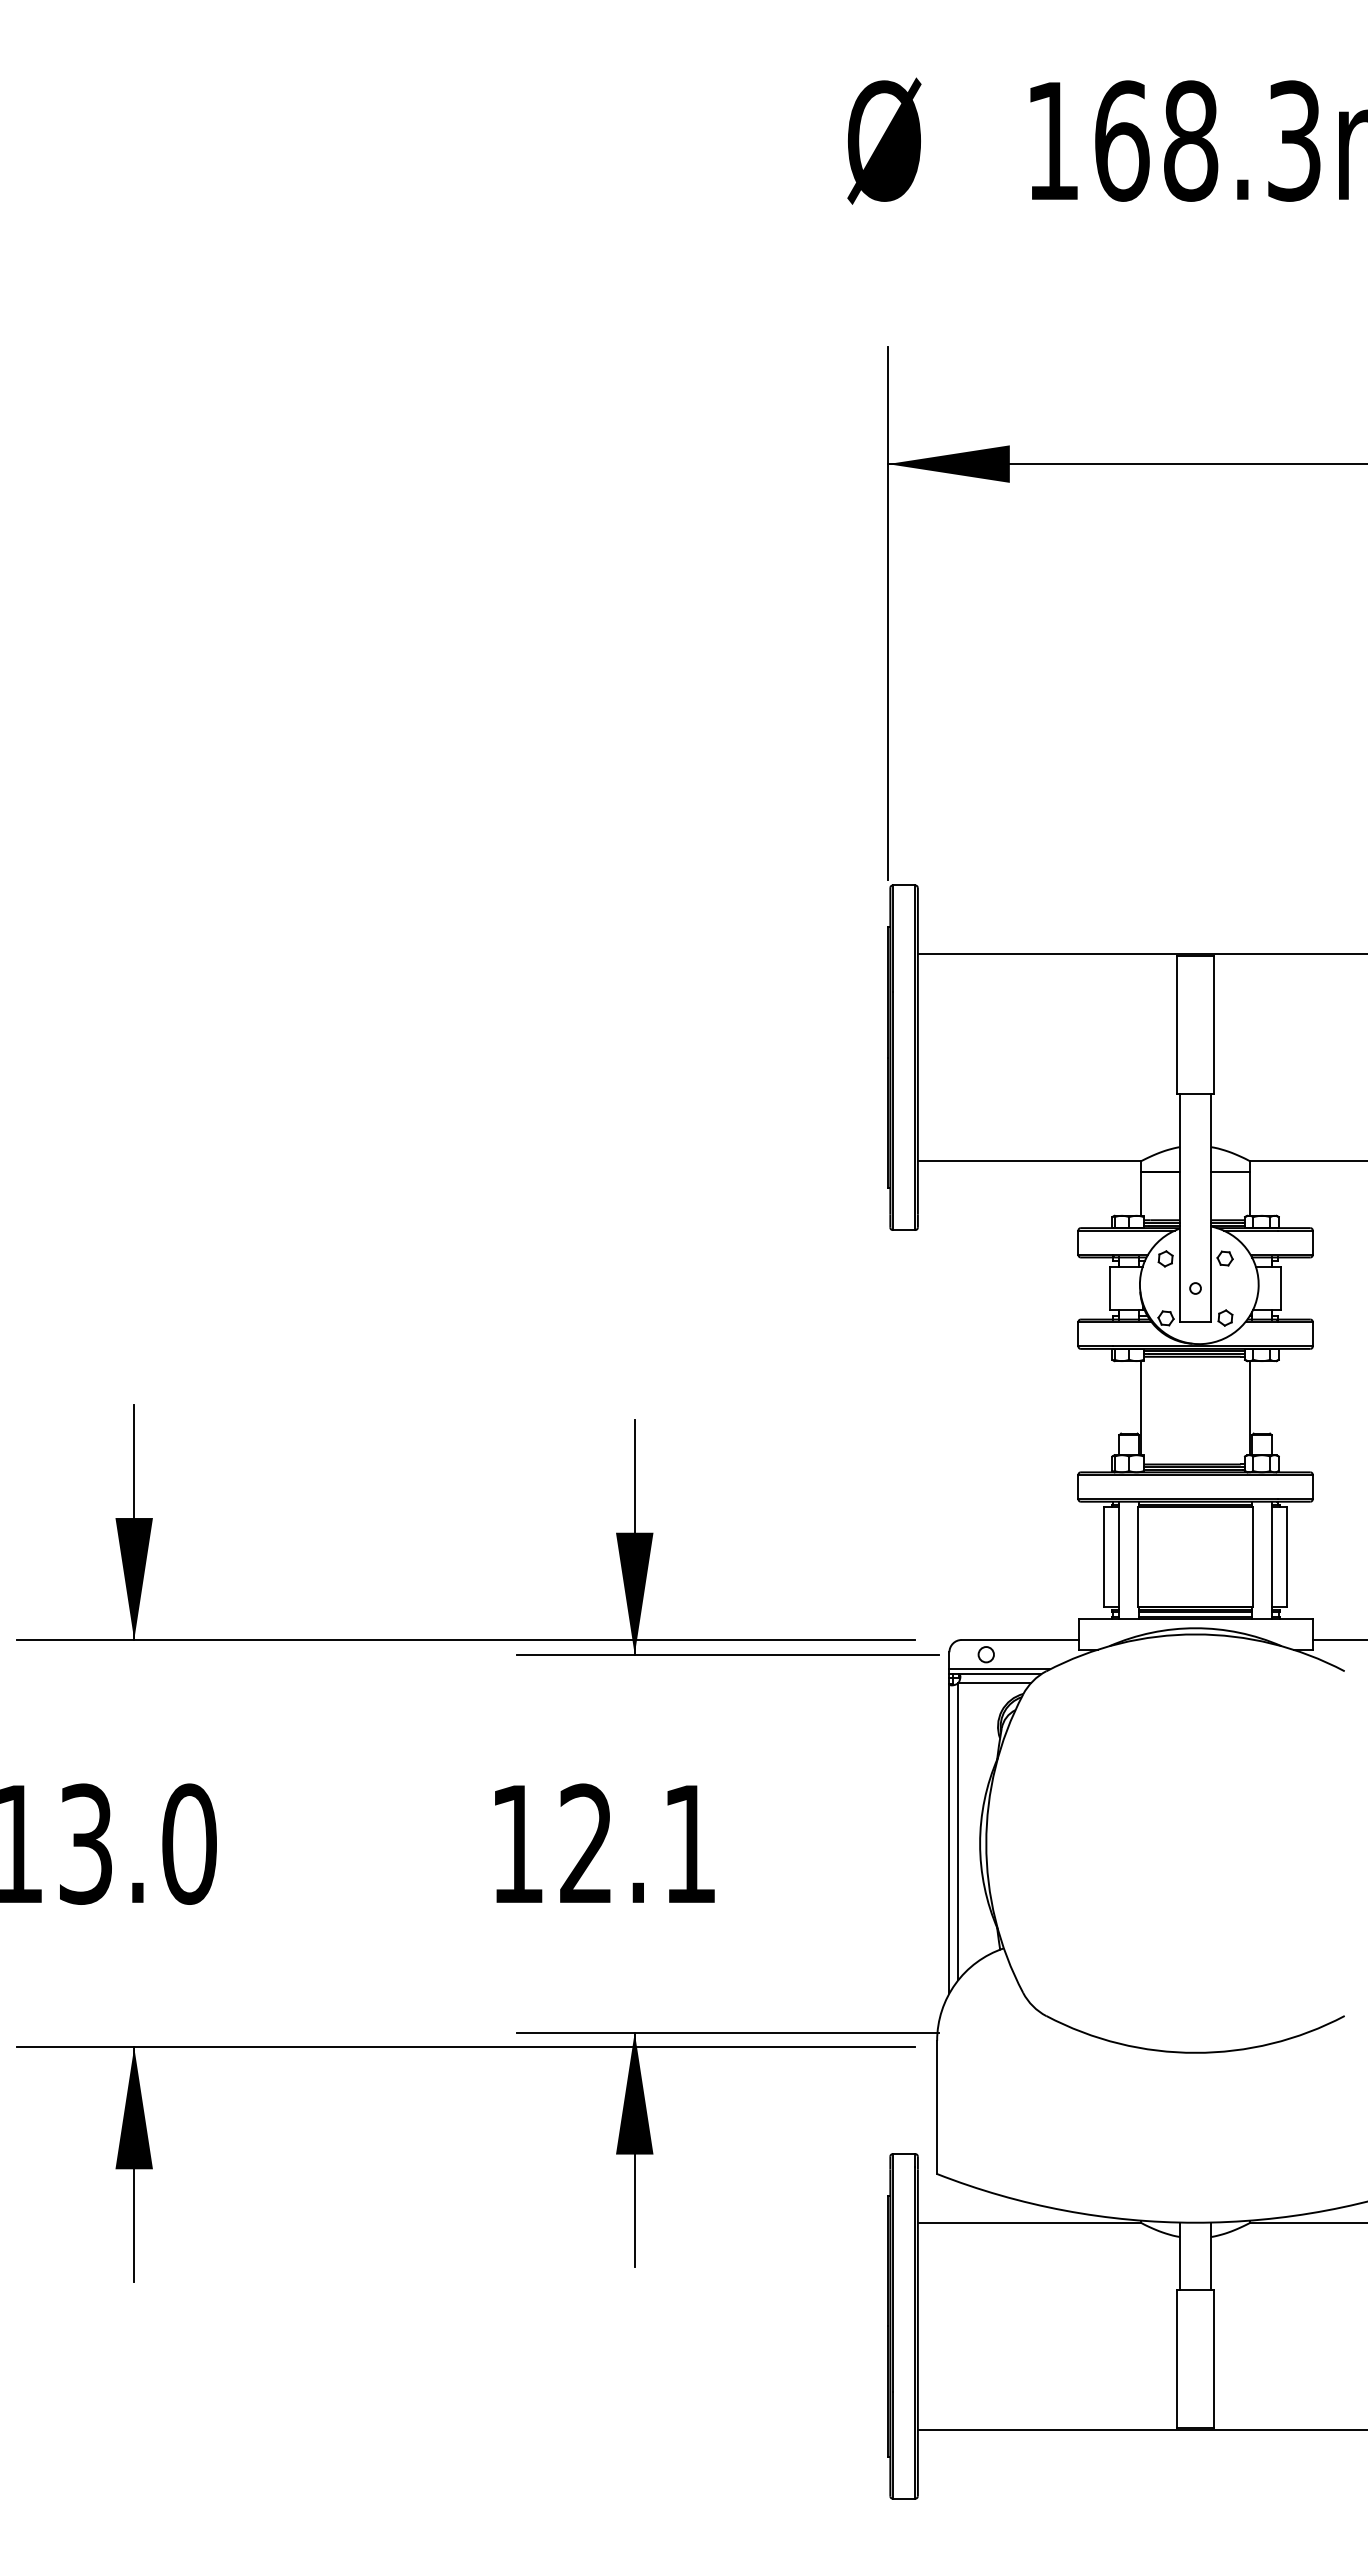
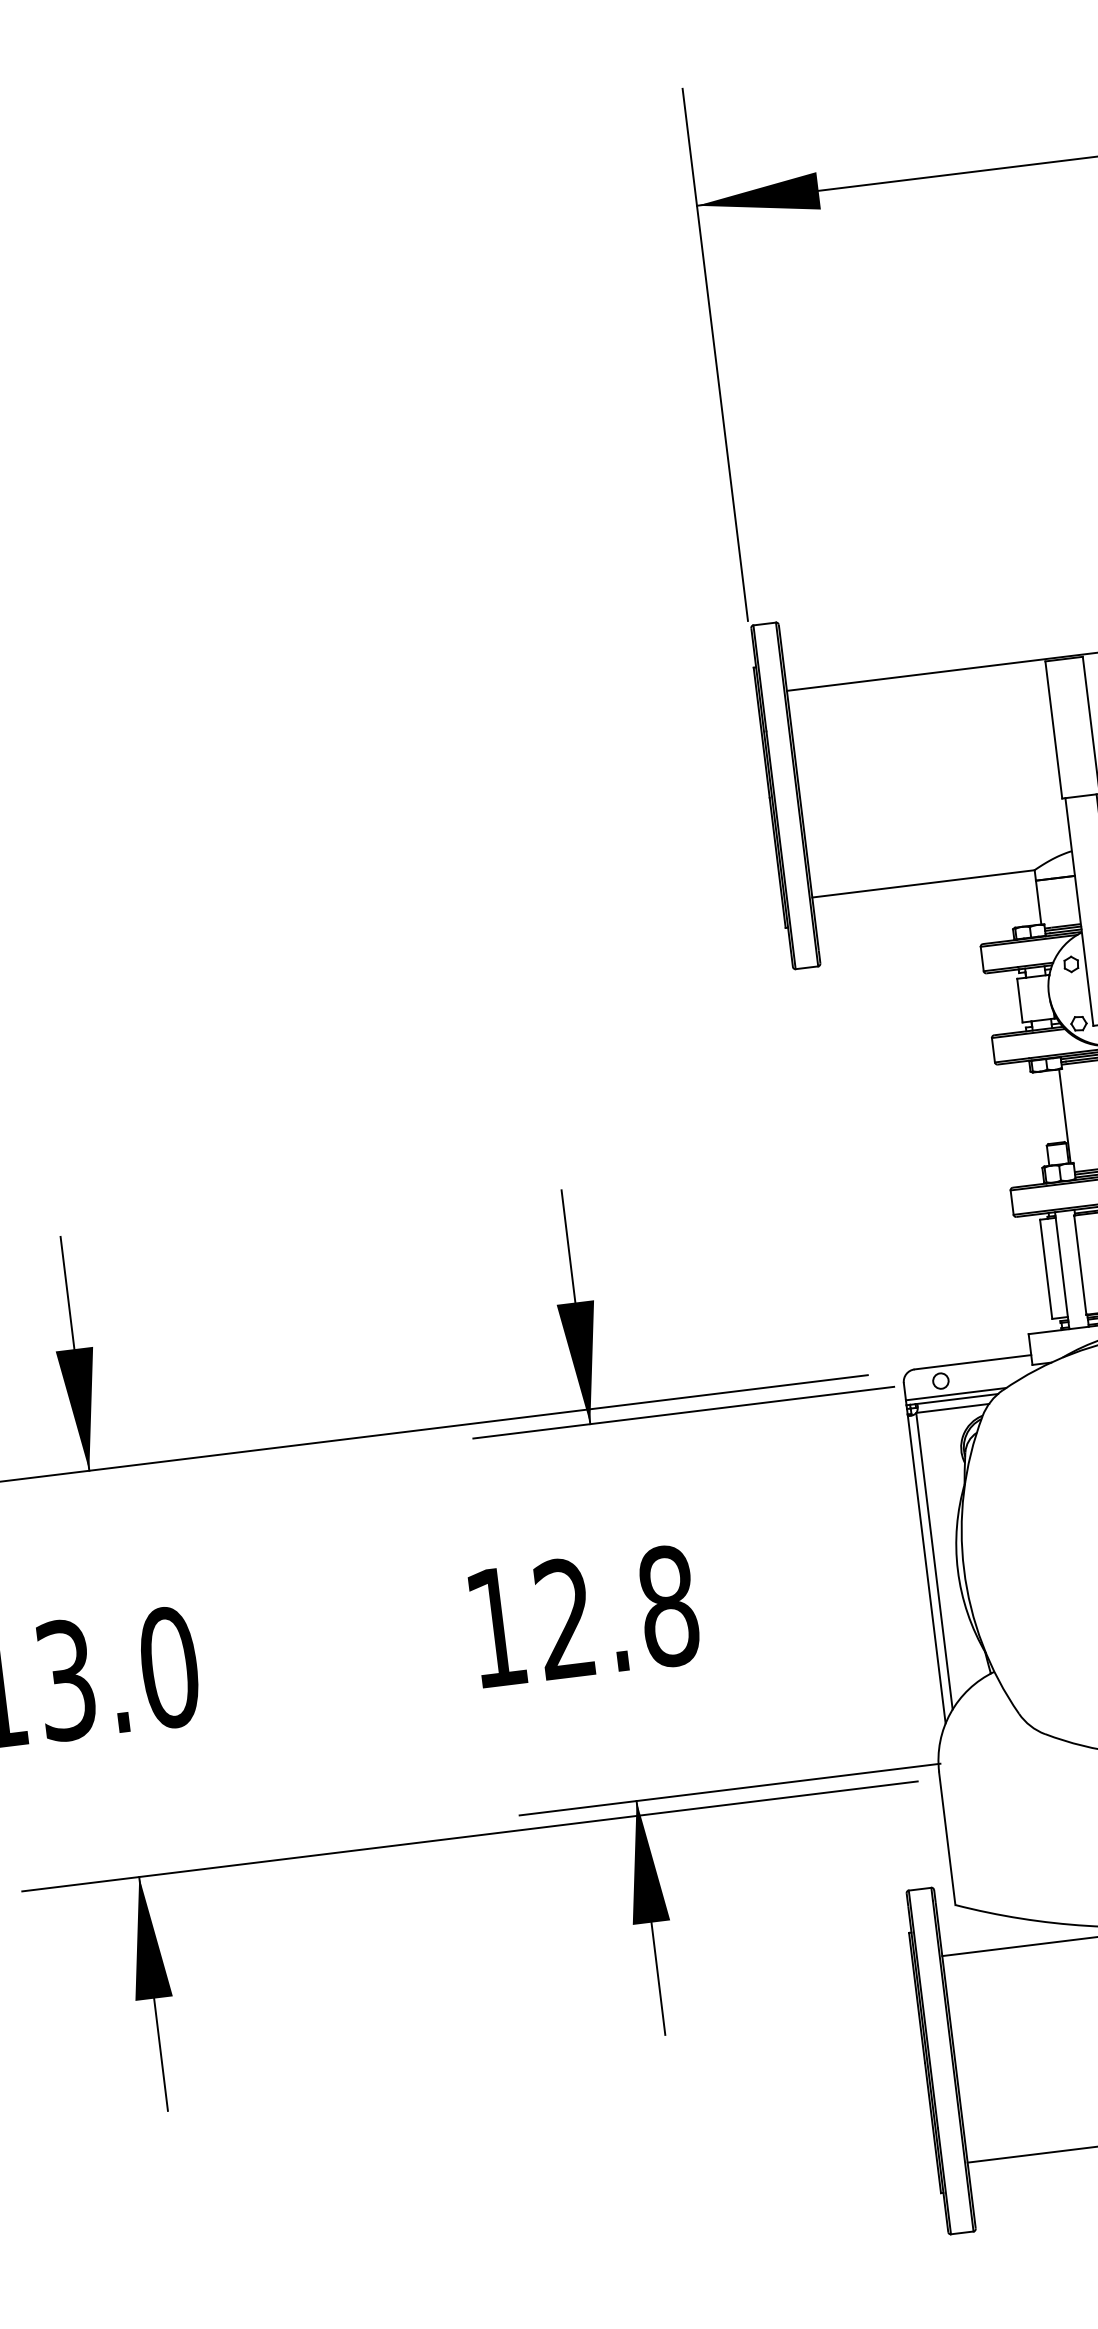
text: (690, 1843) -> (669, 1605), 12.1 -> 12.8

